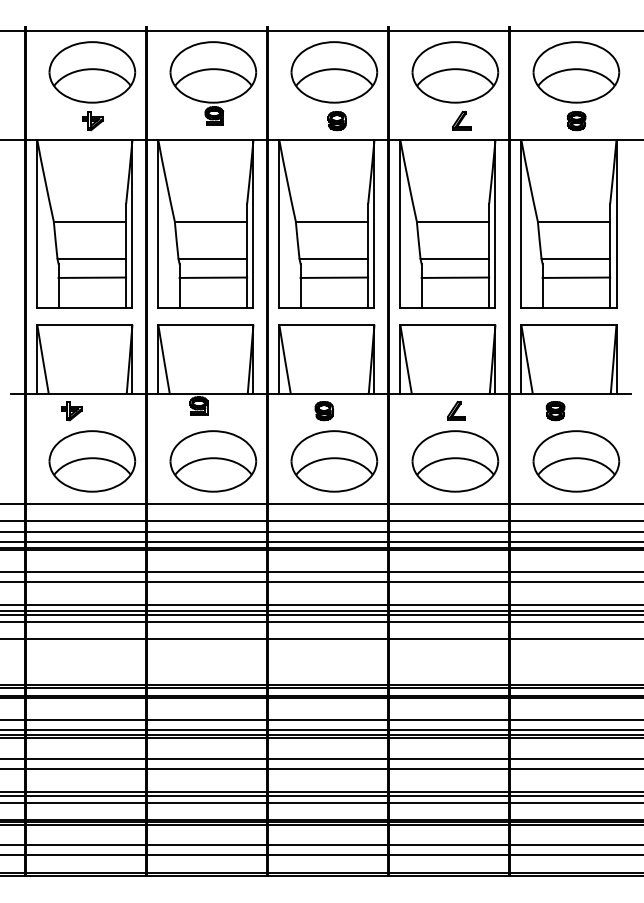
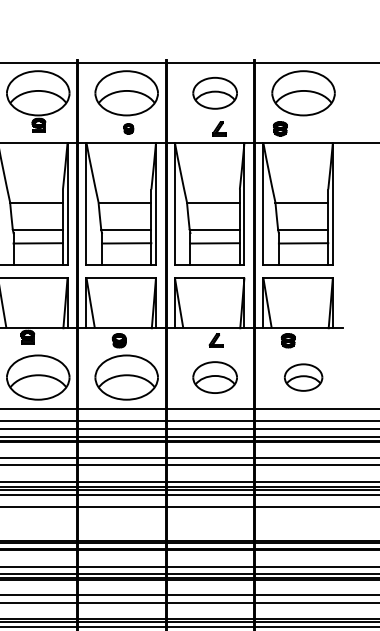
part: (455, 72) -> (215, 93), size x0.7
part: (336, 121) -> (128, 129), size x0.7
part: (576, 121) -> (280, 129), moved
part: (455, 461) -> (215, 377), size x0.7
part: (576, 461) -> (303, 377), size x0.6

